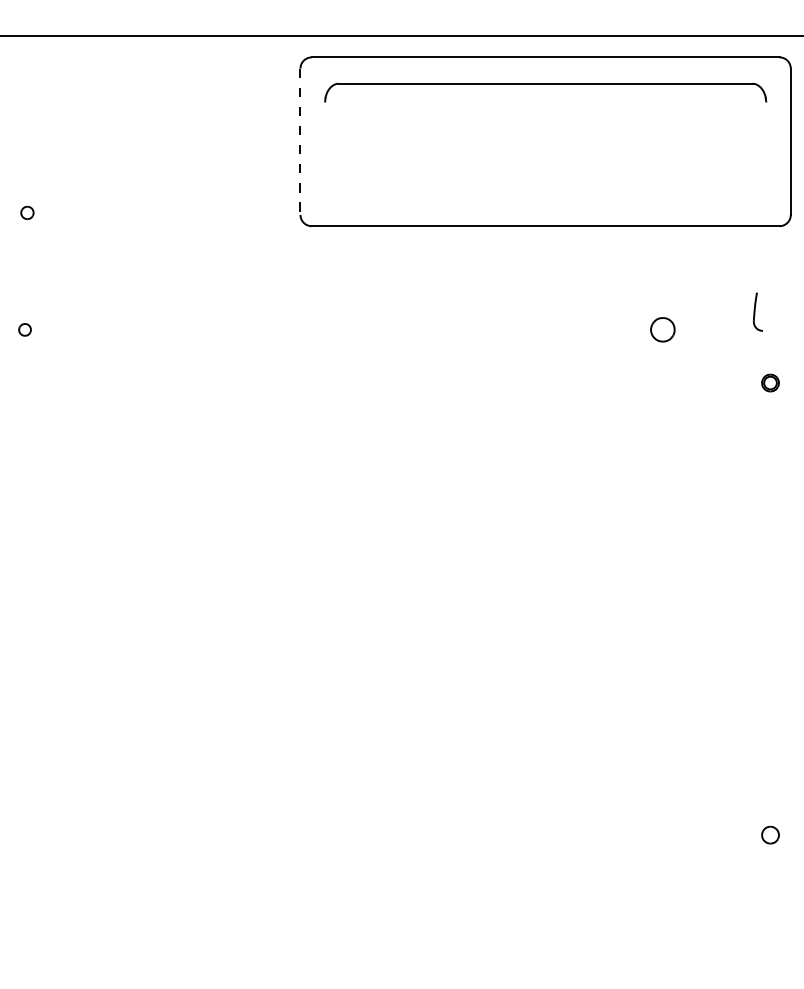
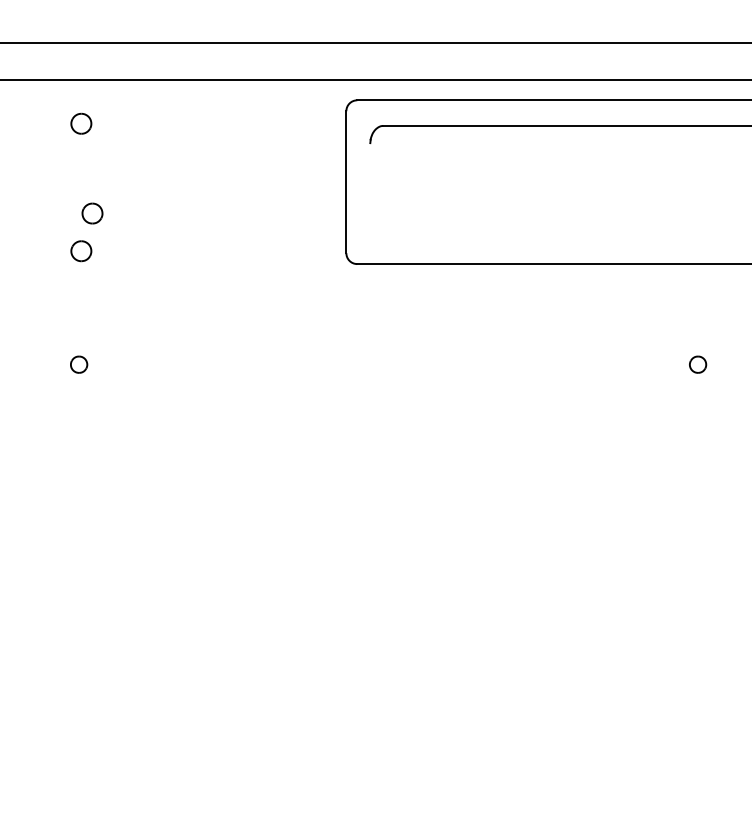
part: (27, 81) -> (81, 123), added
line: (300, 142) -> (346, 182), dashed -> solid
part: (38, 174) -> (92, 213), added
part: (27, 212) -> (81, 250), size x1.67
part: (24, 329) -> (78, 364), size x1.43
part: (662, 329) -> (697, 364), size x0.71

